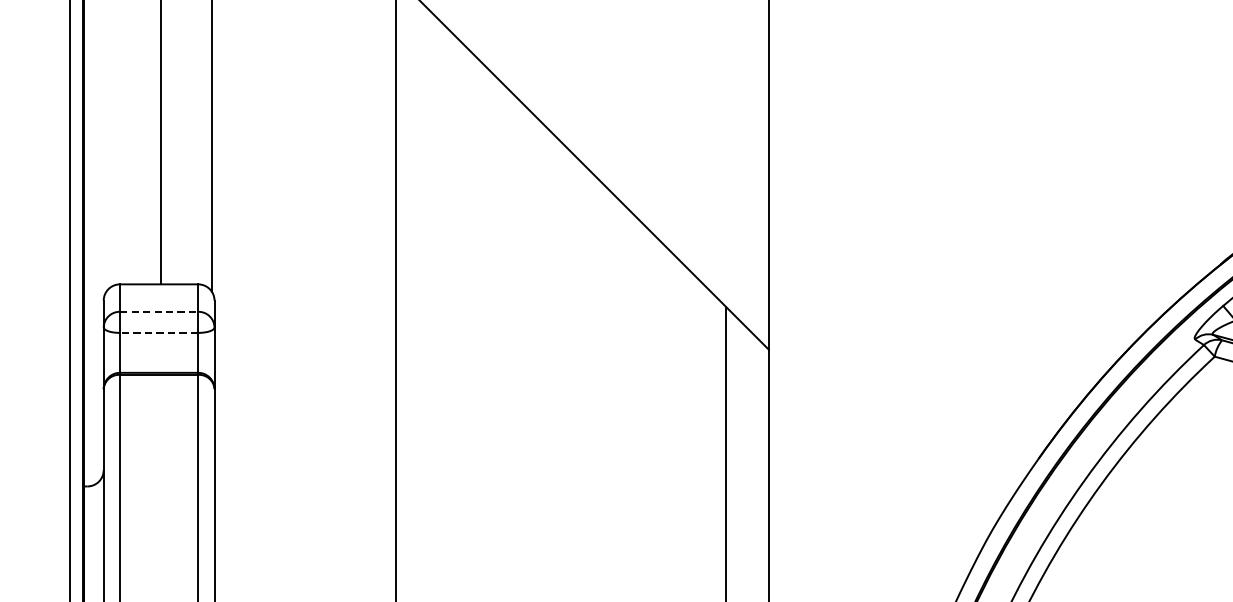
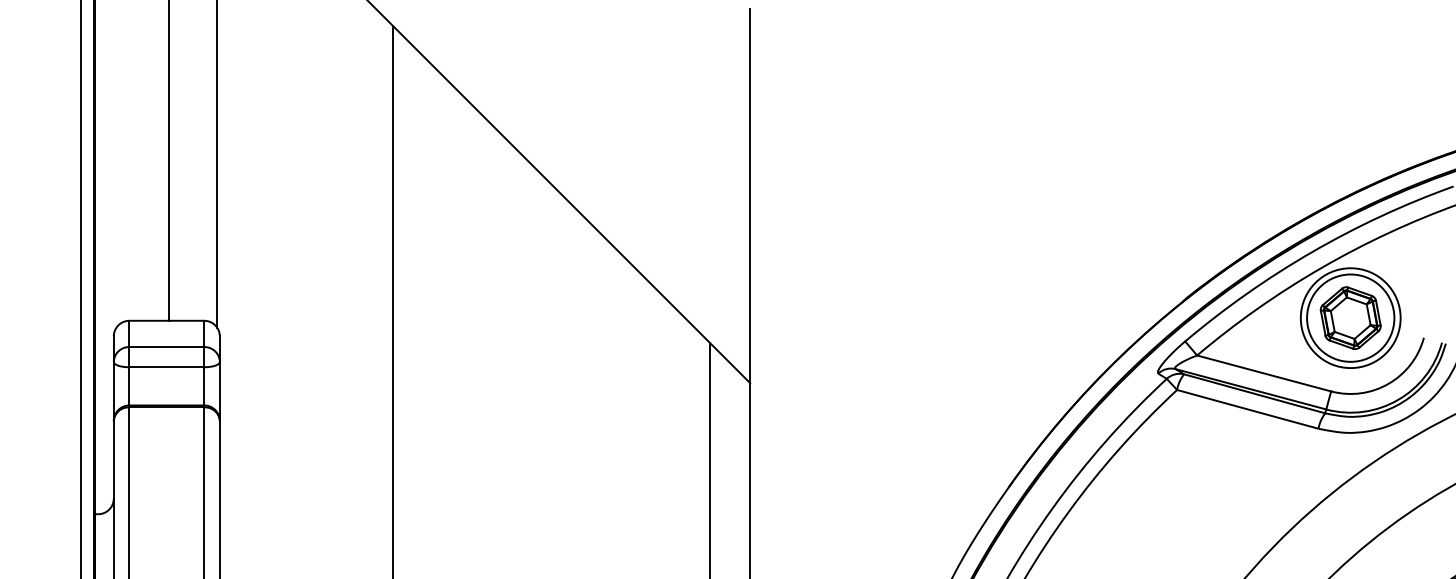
line: (159, 312) -> (167, 347), dashed -> solid
line: (158, 333) -> (166, 367), dashed -> solid

